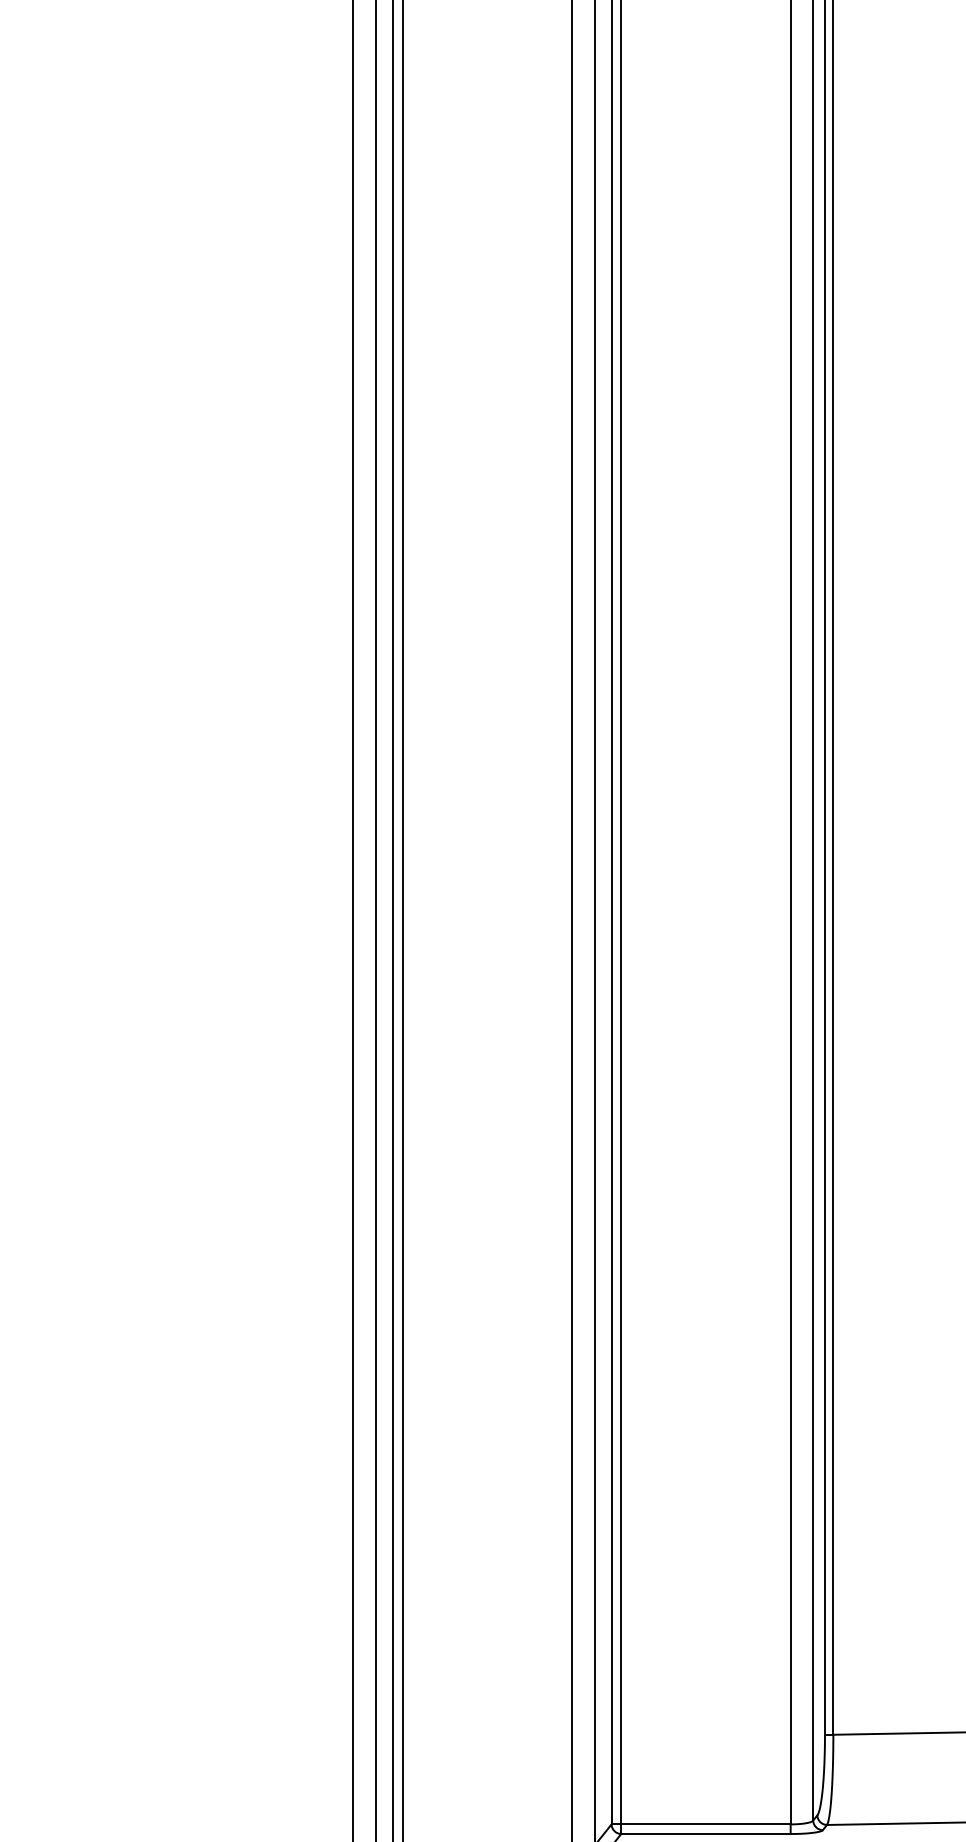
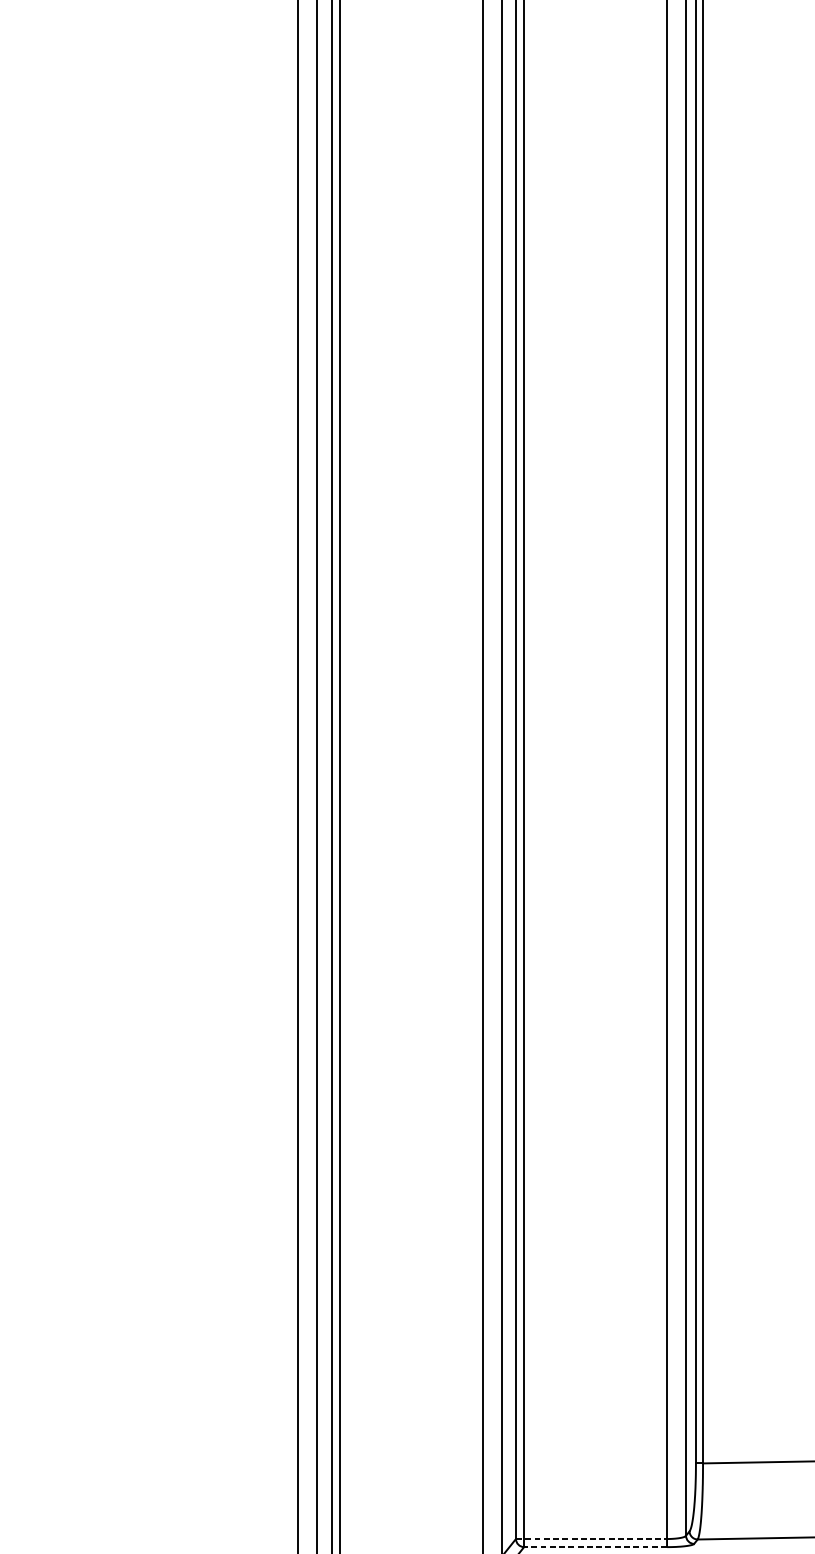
line: (701, 1824) -> (591, 1539), solid -> dashed
line: (705, 1834) -> (595, 1547), solid -> dashed

